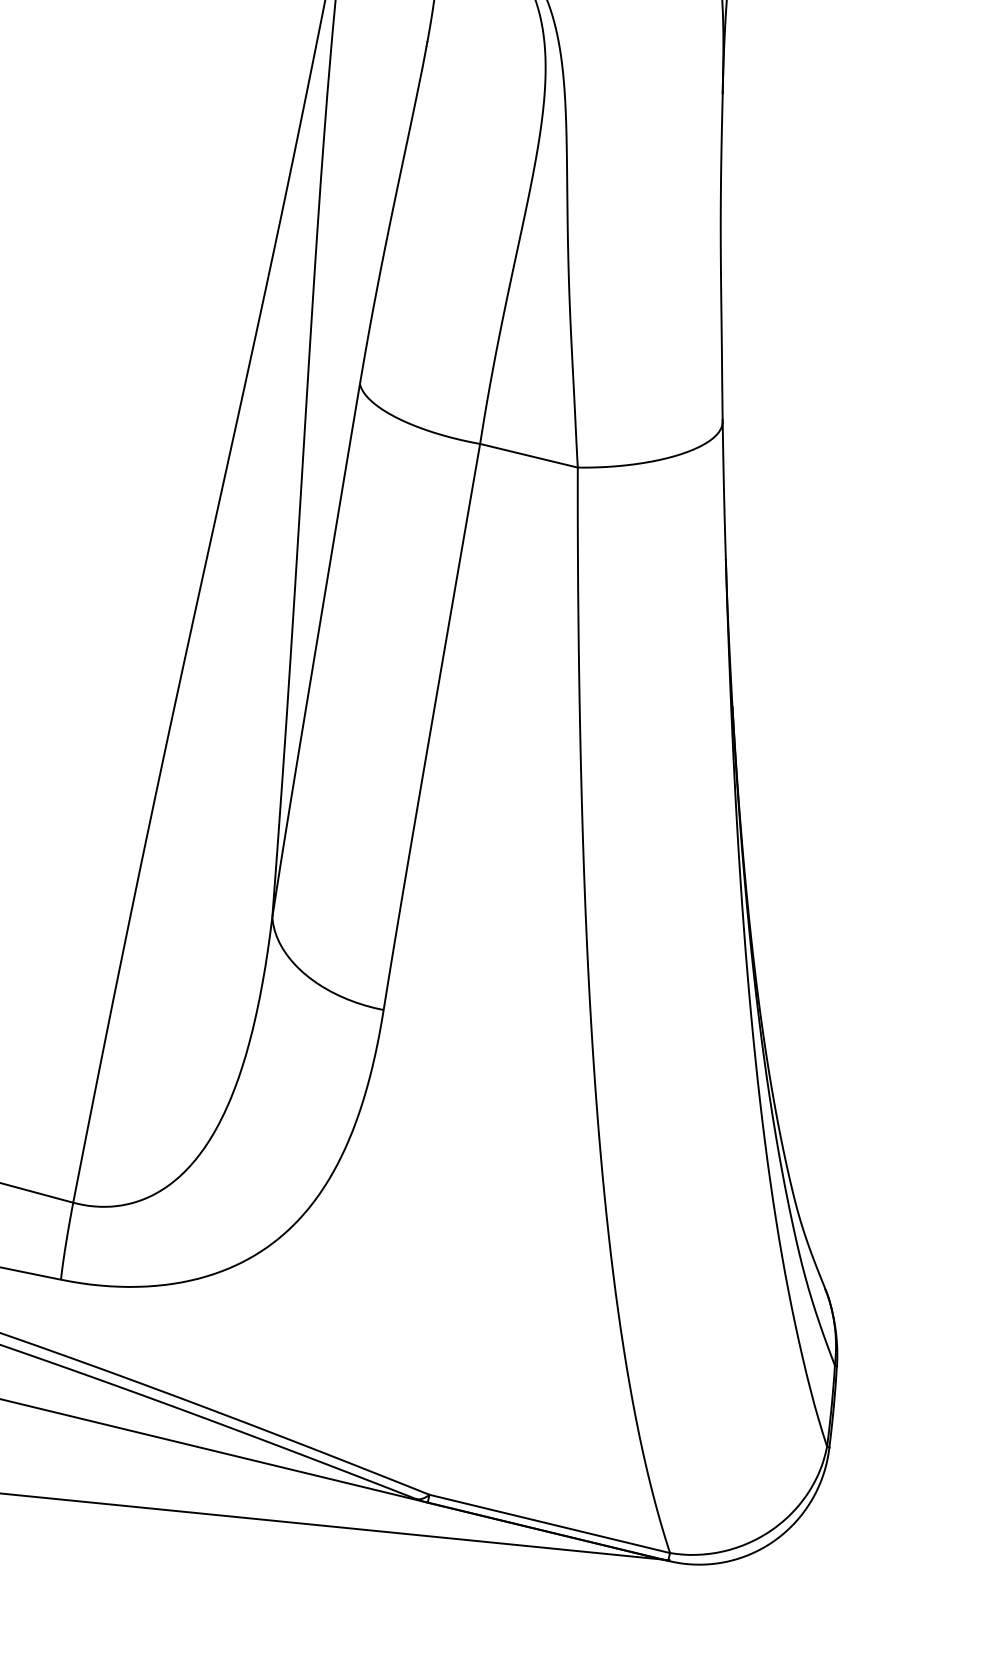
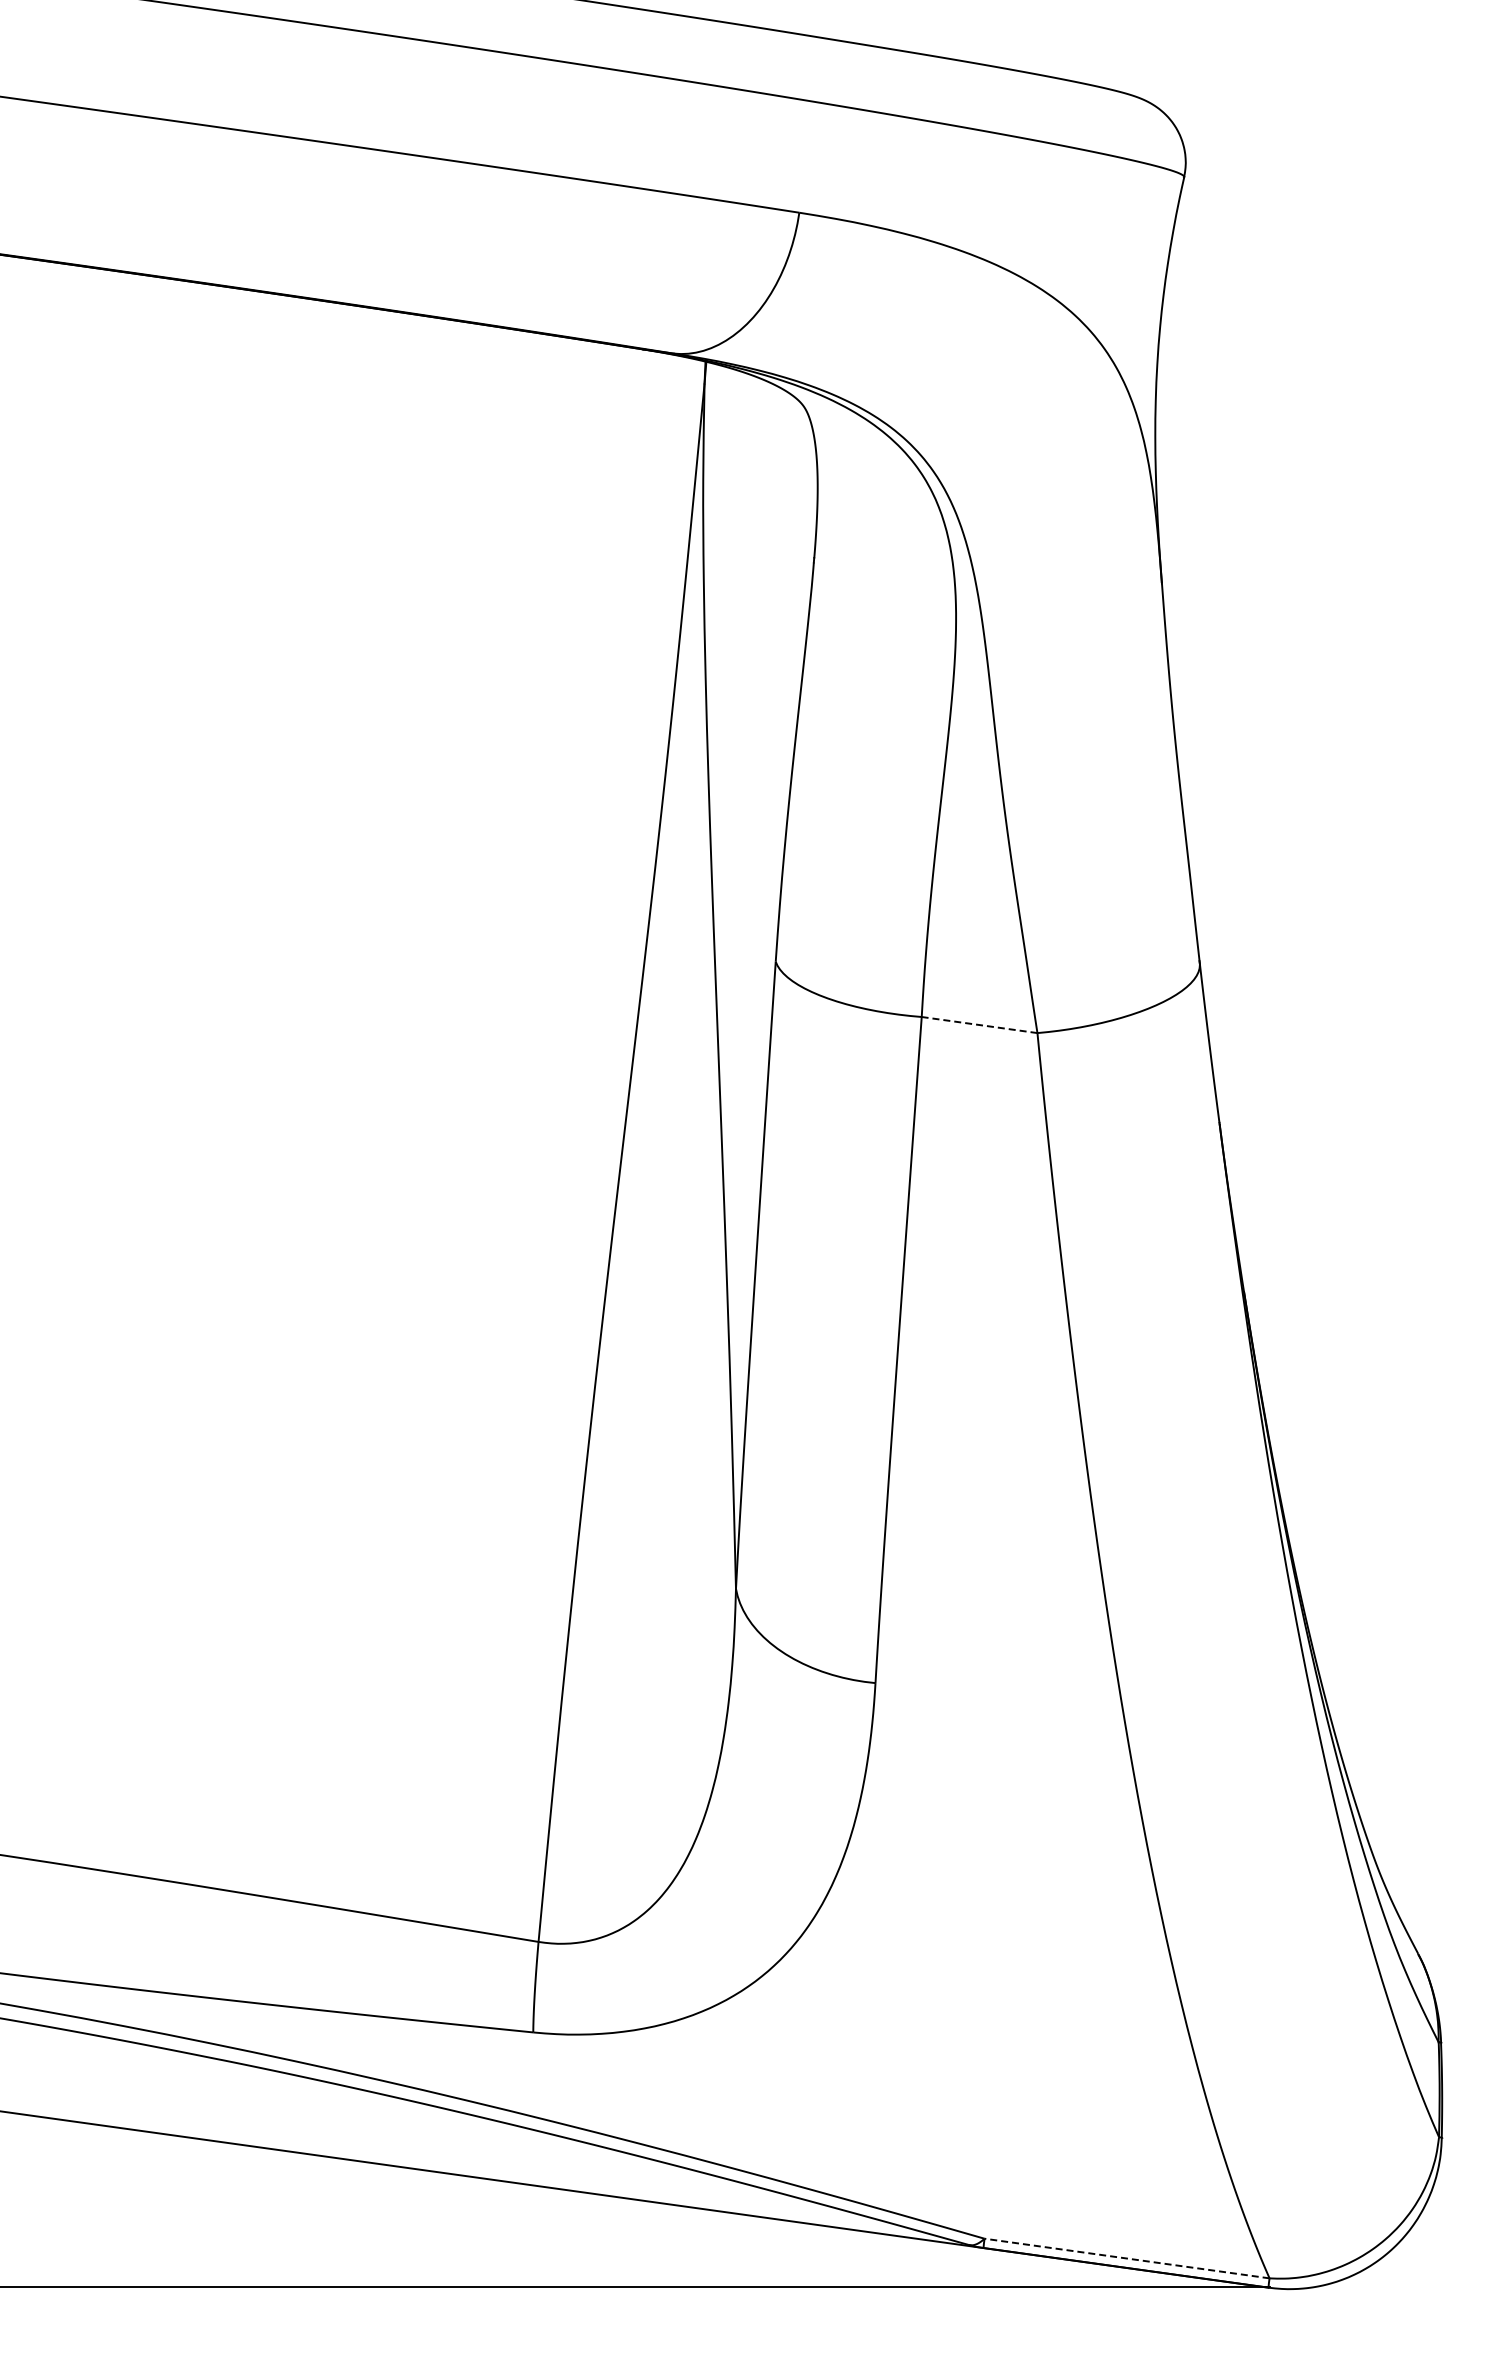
line: (528, 455) -> (979, 1024), solid -> dashed
line: (550, 1523) -> (1127, 2258), solid -> dashed

